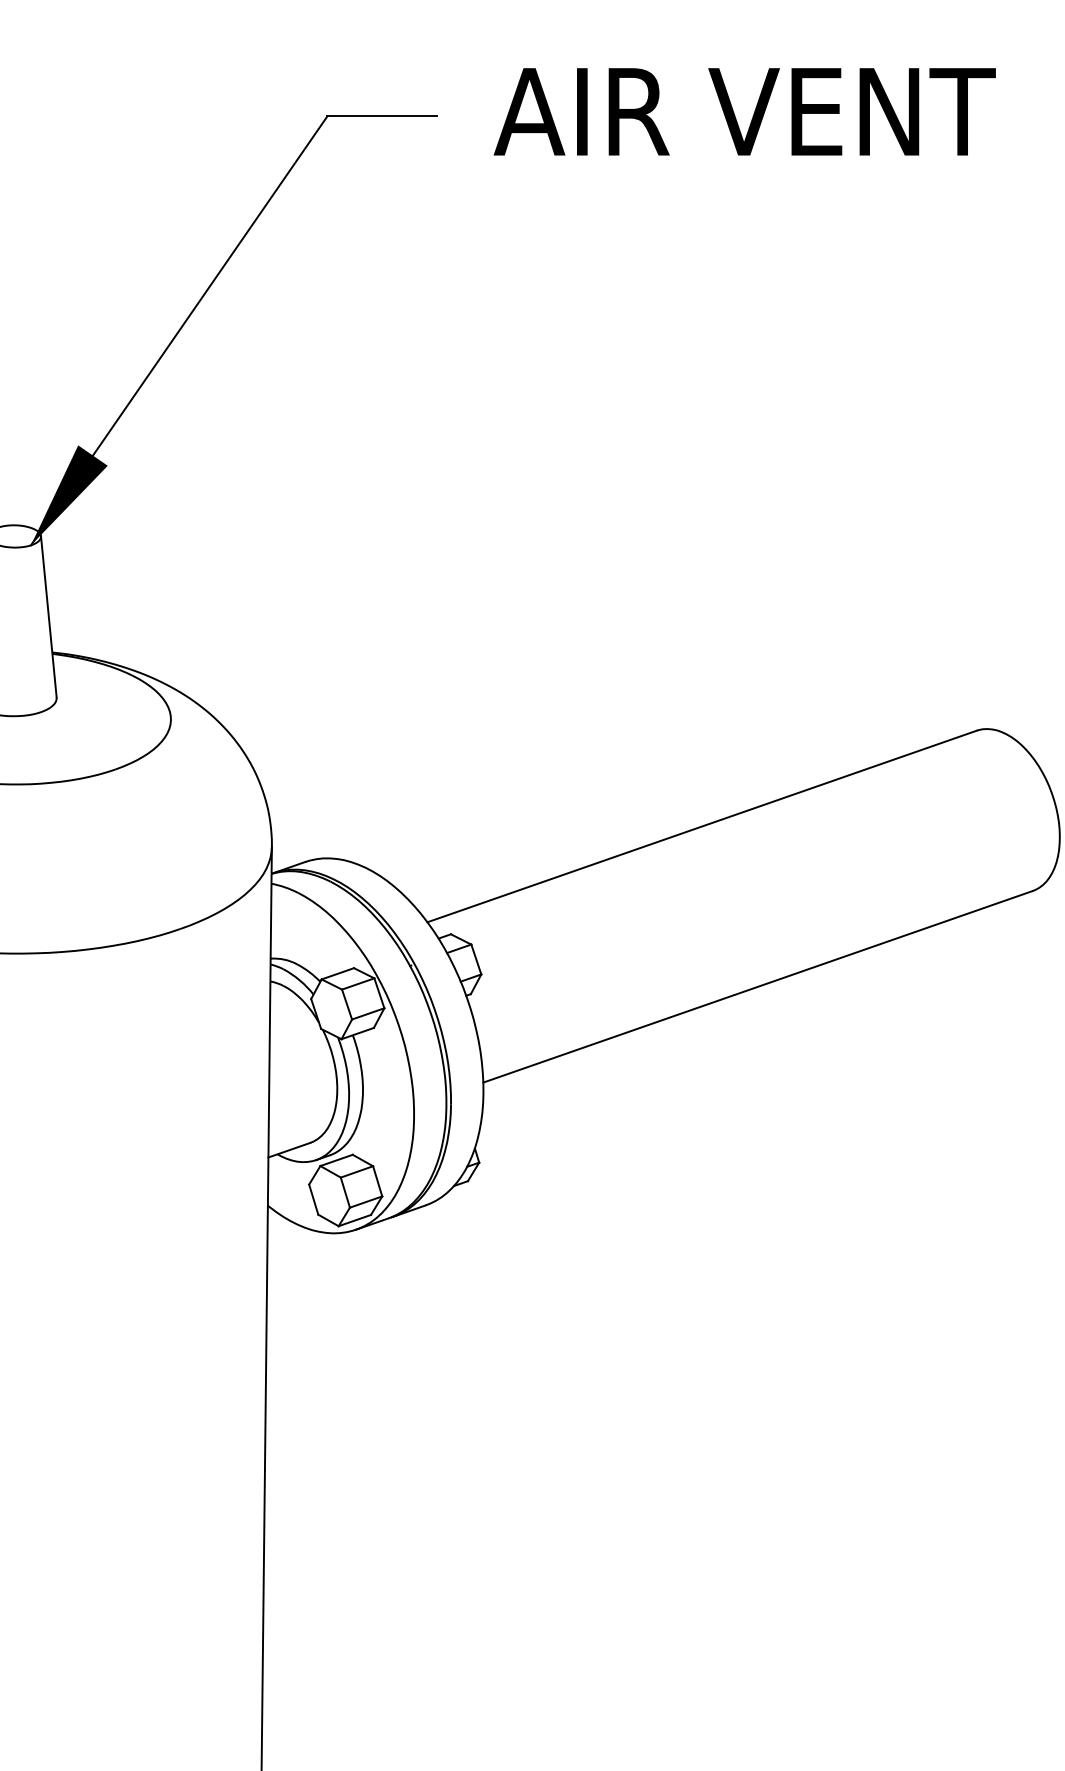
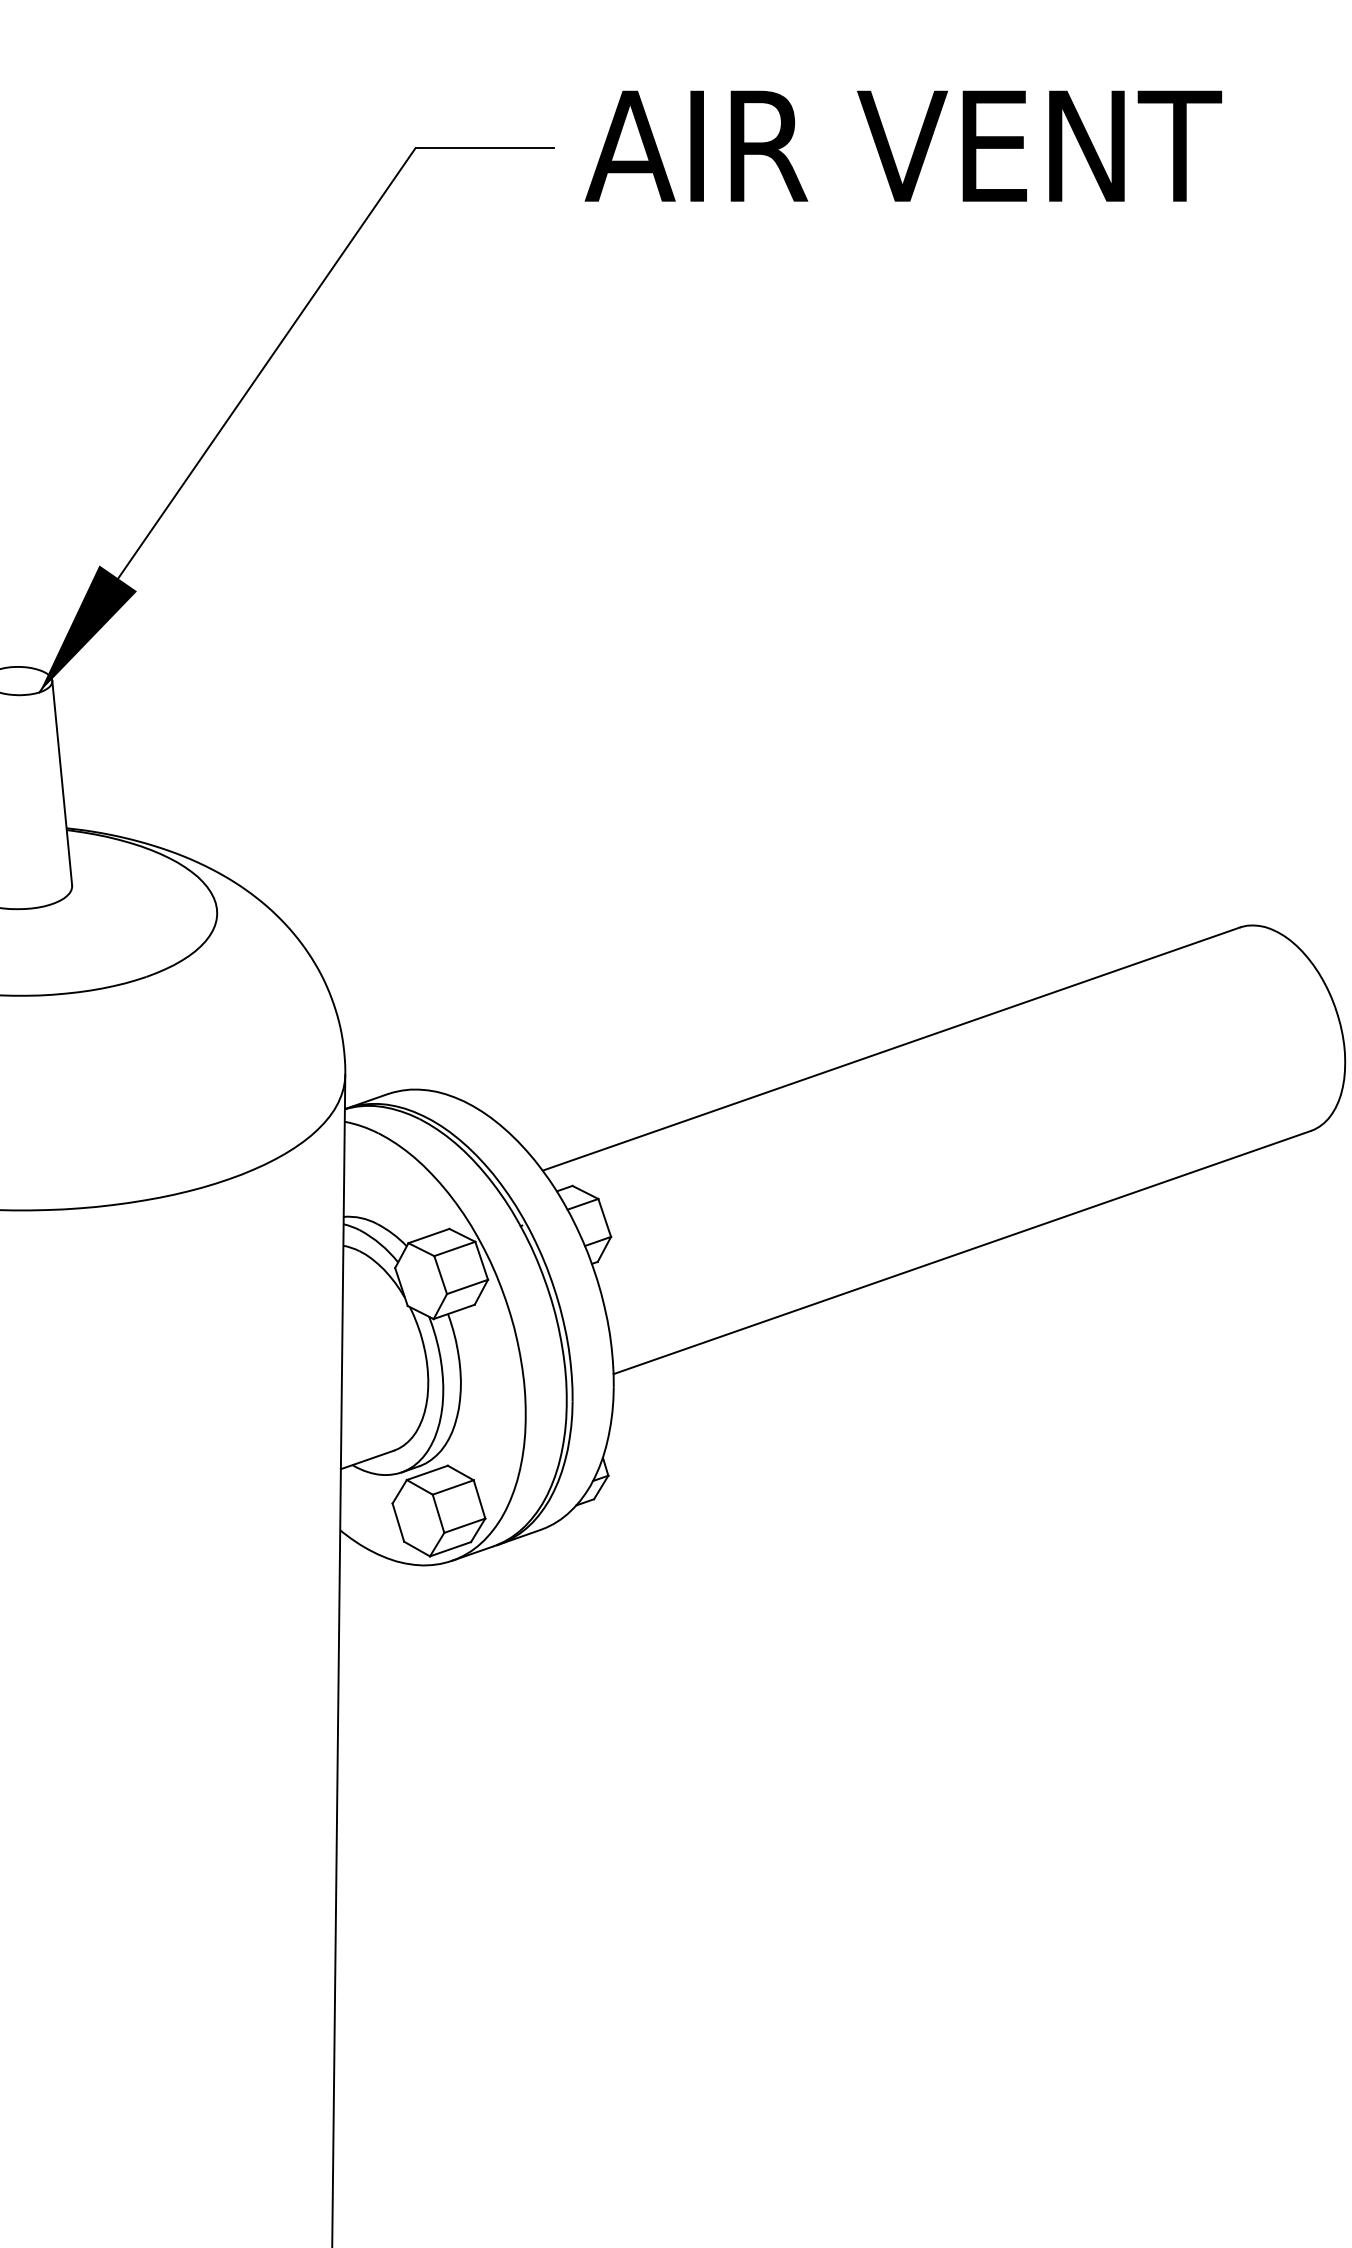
text: (744, 111) -> (902, 145), moved

